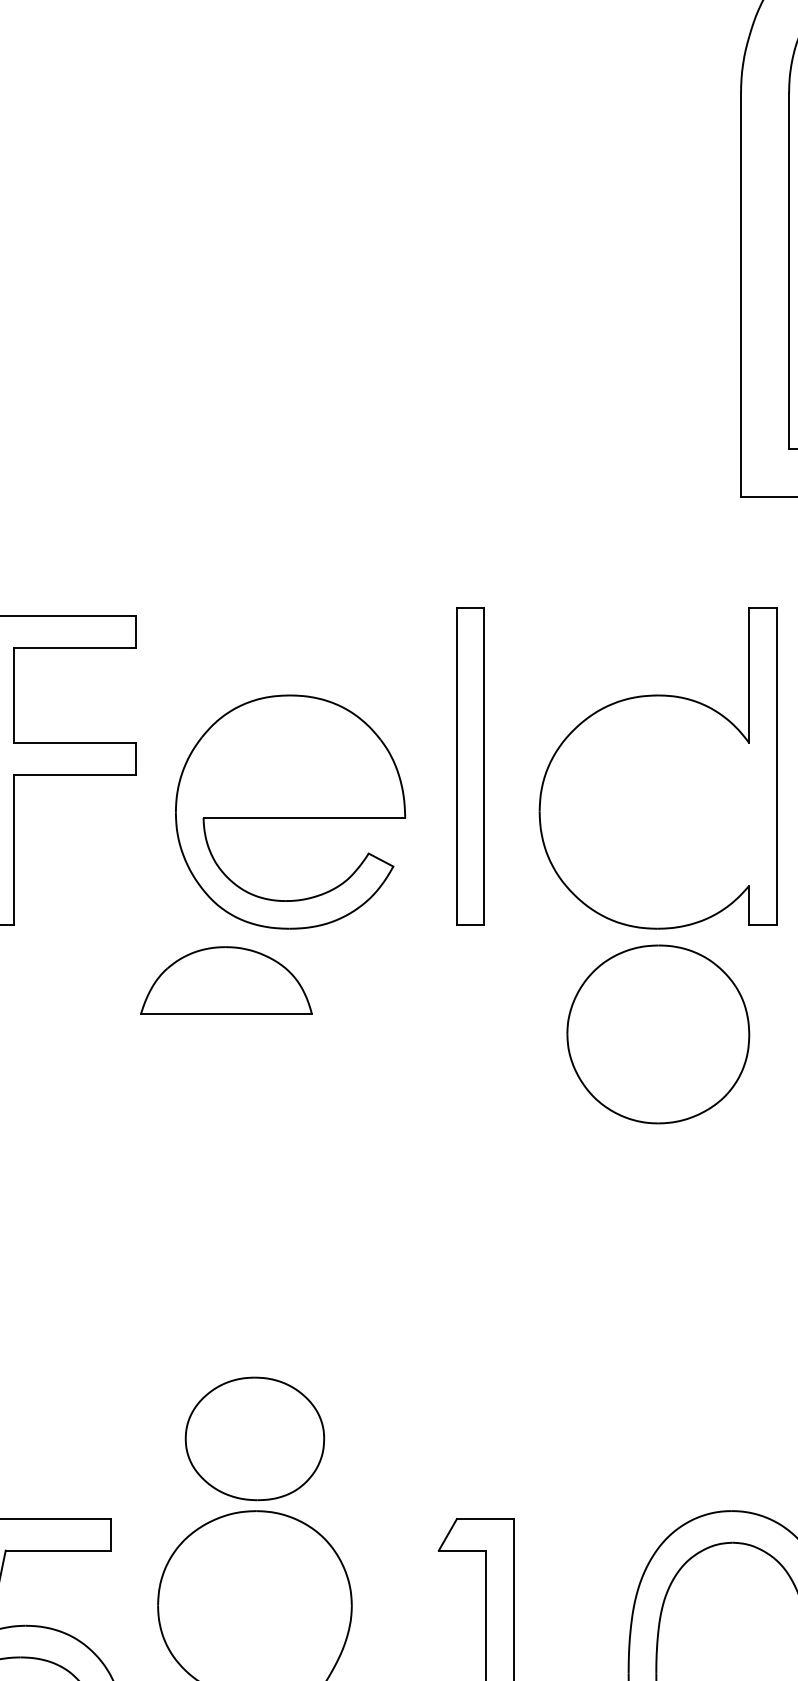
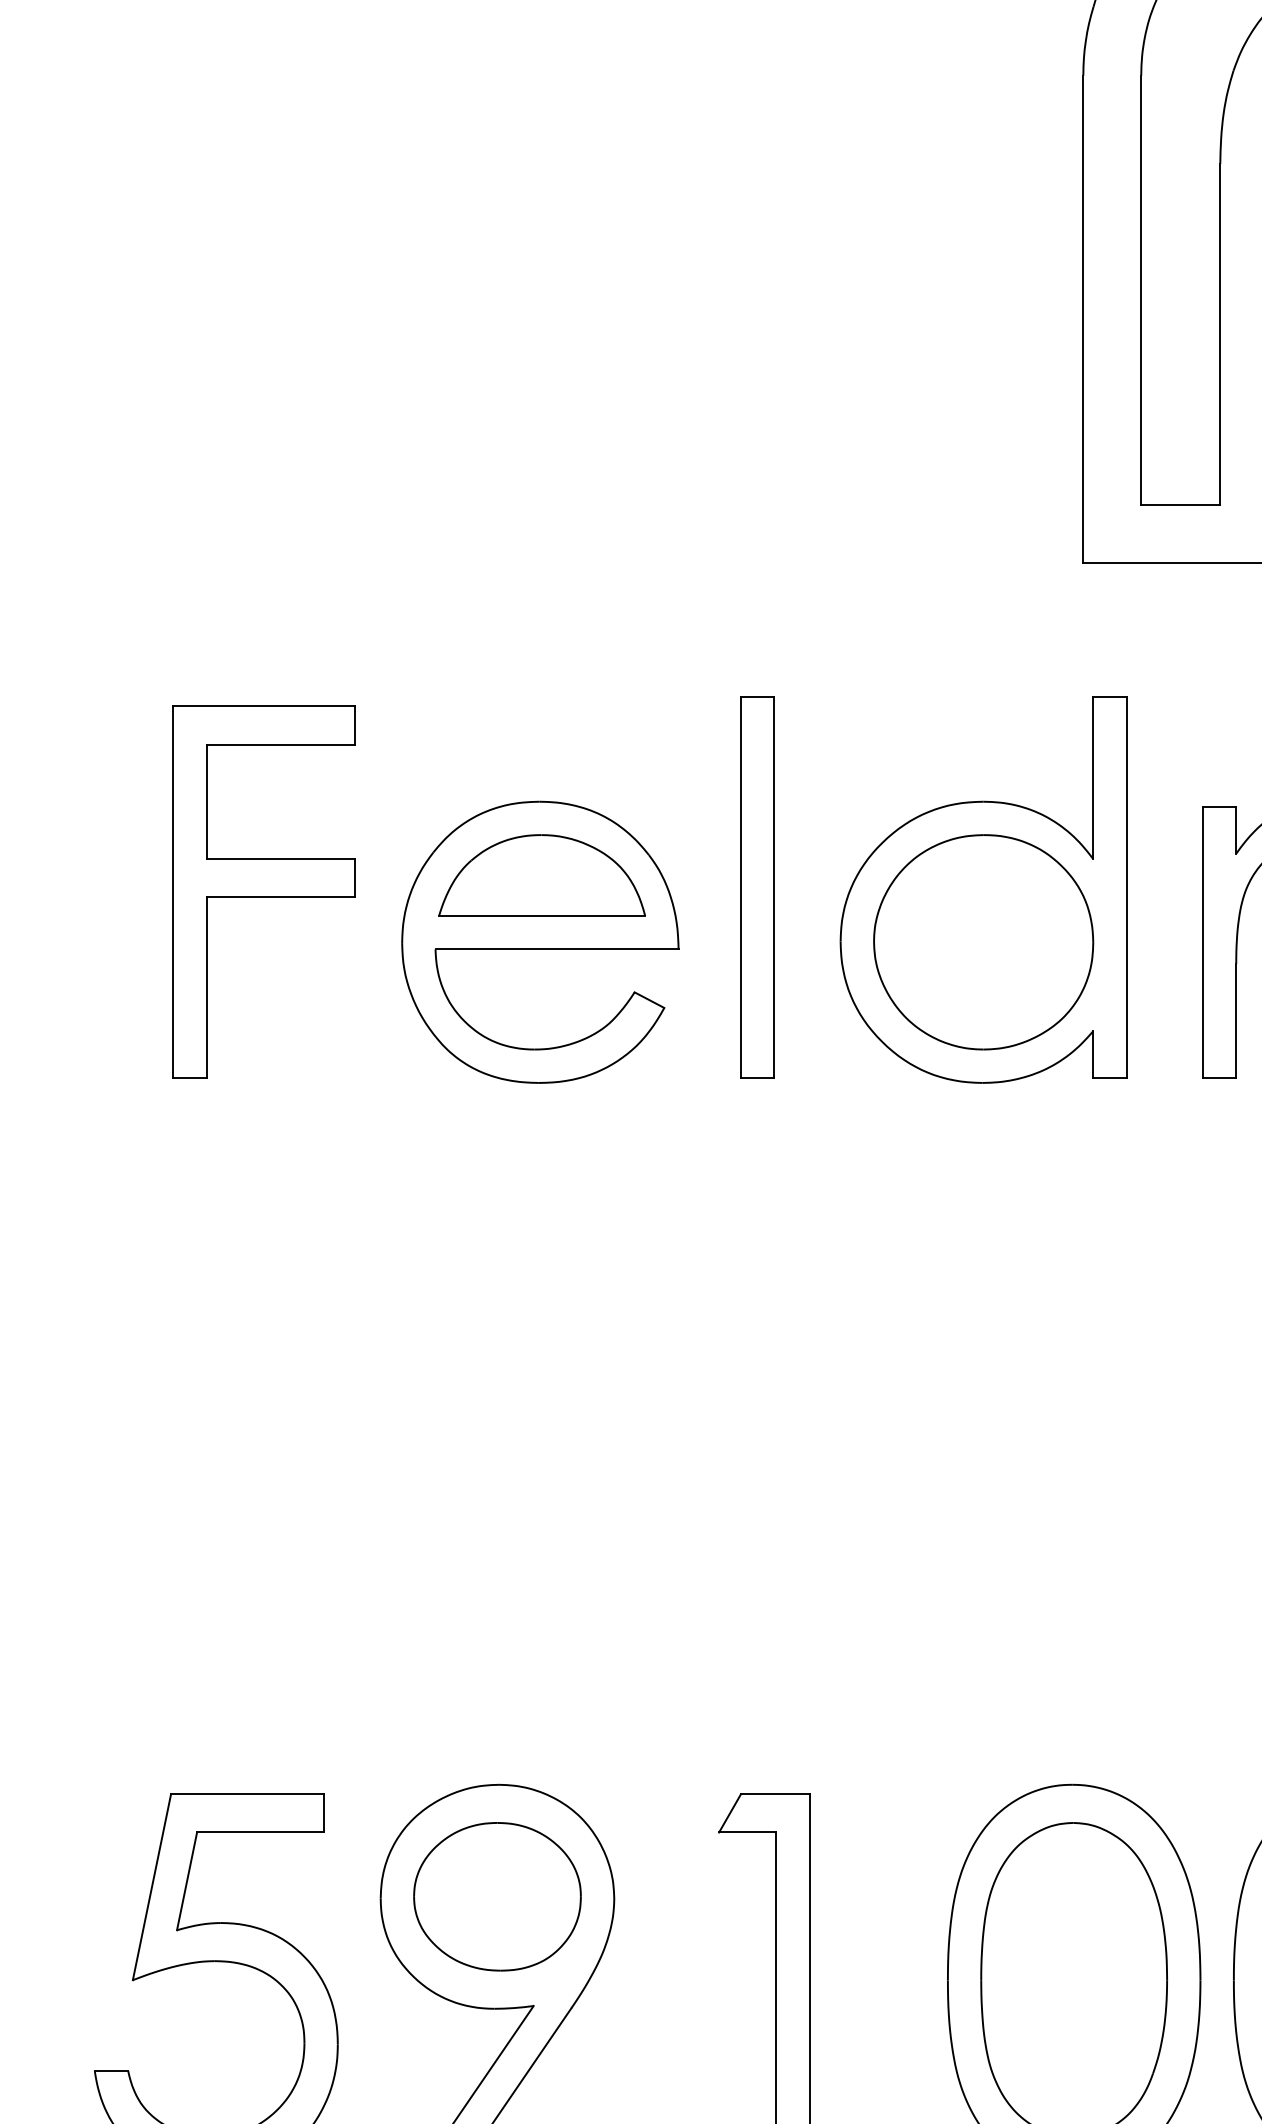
part: (225, 980) -> (541, 875), moved
part: (658, 1034) -> (983, 942), moved
part: (254, 1438) -> (497, 1896), moved

